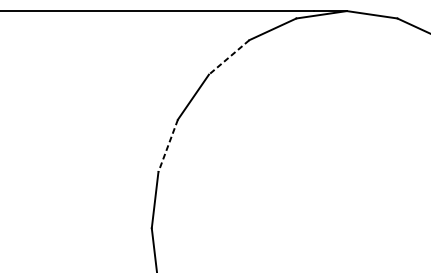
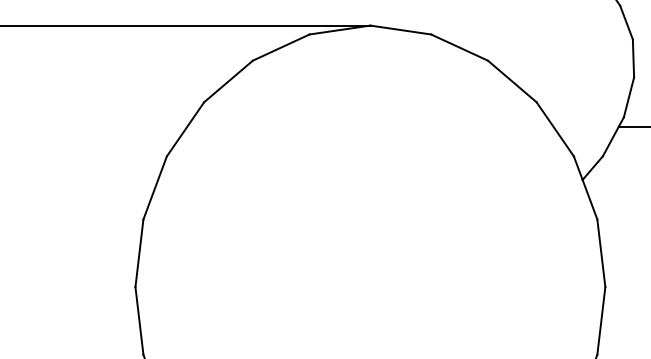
line: (229, 57) -> (228, 81), dashed -> solid
line: (168, 145) -> (155, 187), dashed -> solid

